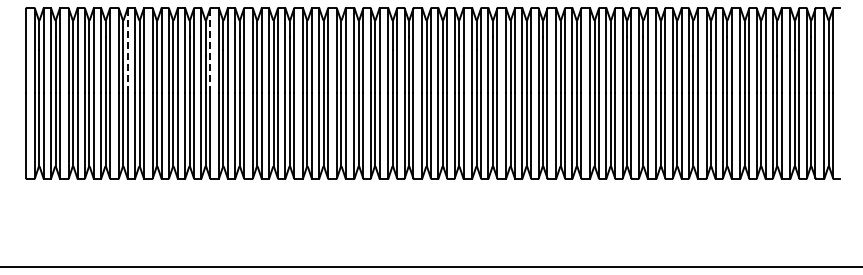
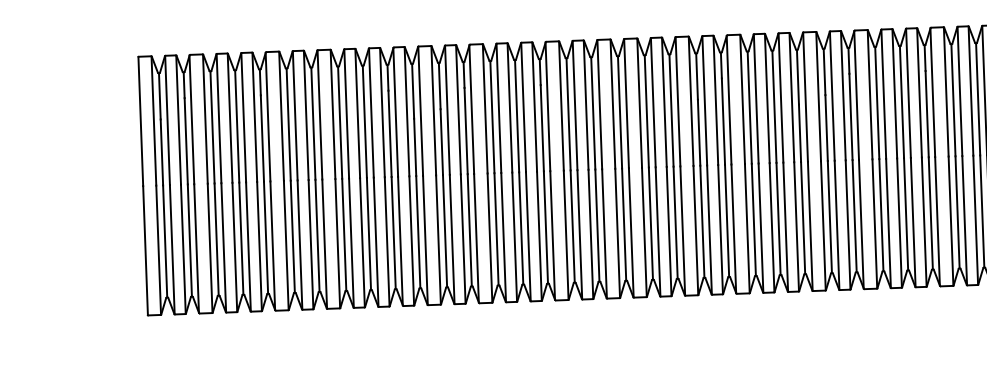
line: (127, 51) -> (294, 116), dashed -> solid
line: (210, 51) -> (420, 112), dashed -> solid

